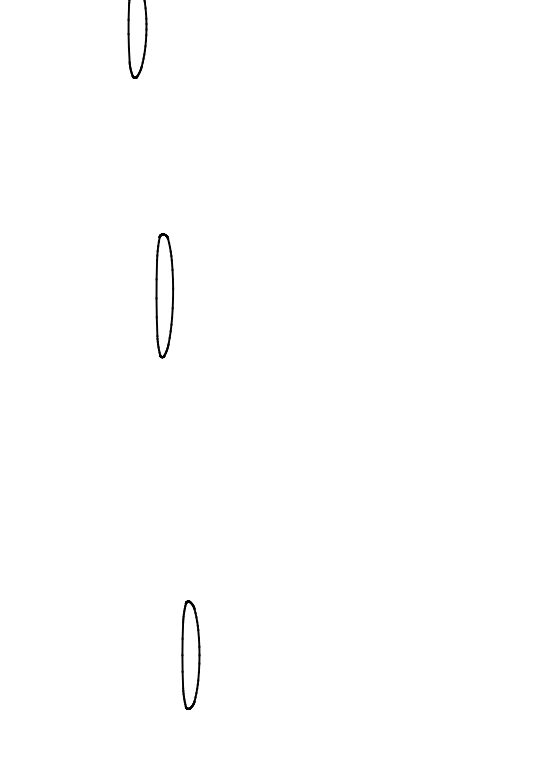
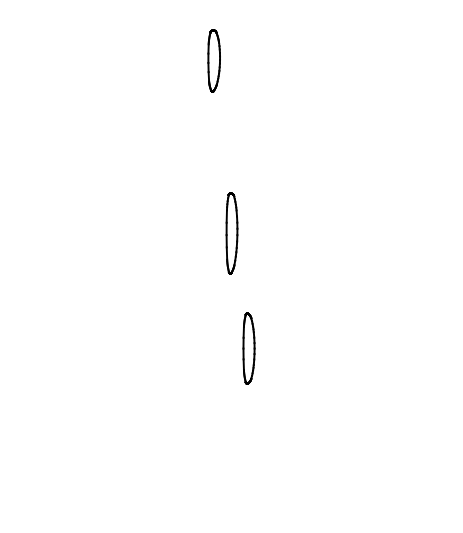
part: (190, 655) -> (248, 348), moved

